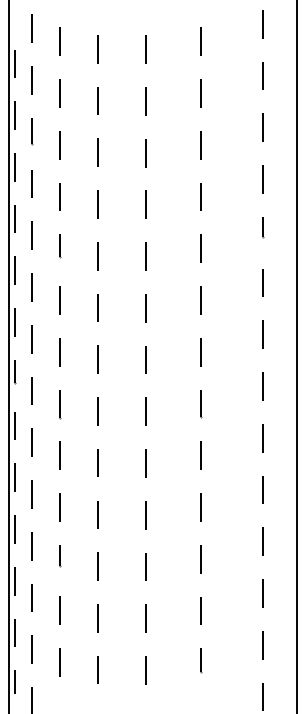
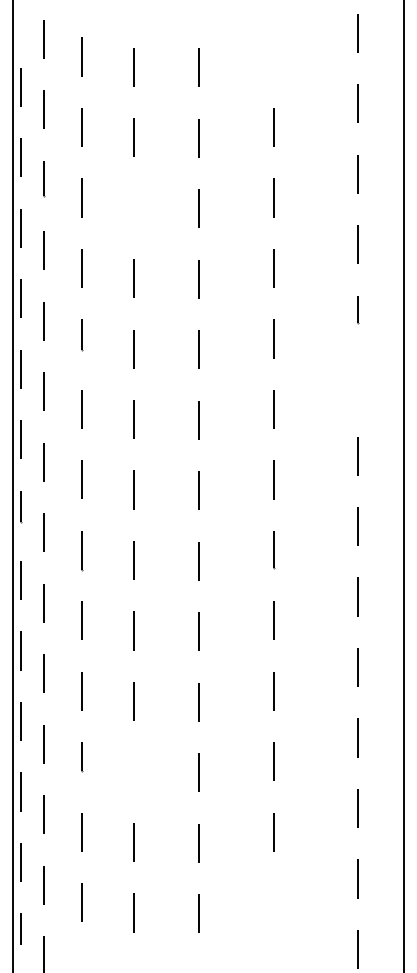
line: (200, 41) -> (273, 56), removed
line: (98, 152) -> (134, 207), removed
line: (262, 282) -> (357, 385), removed
line: (98, 566) -> (134, 771), removed
line: (201, 660) -> (274, 900), removed

